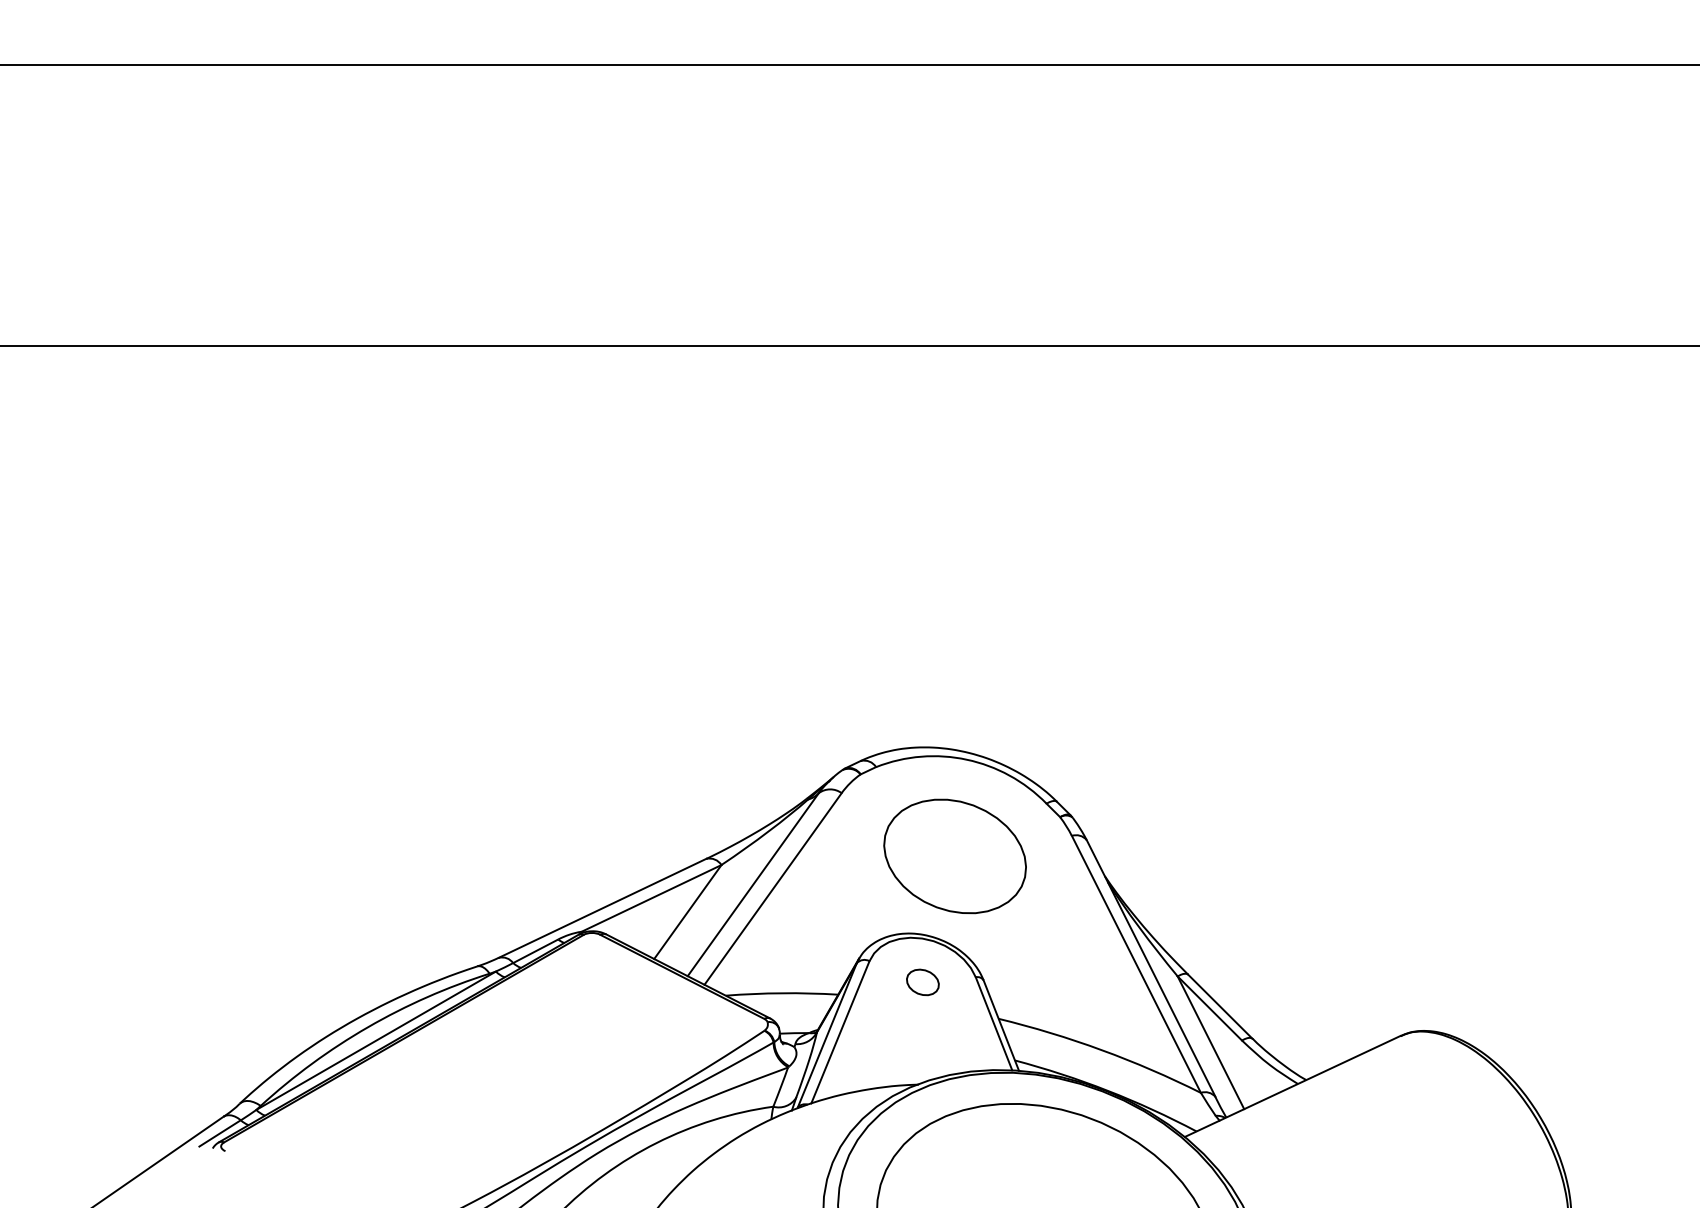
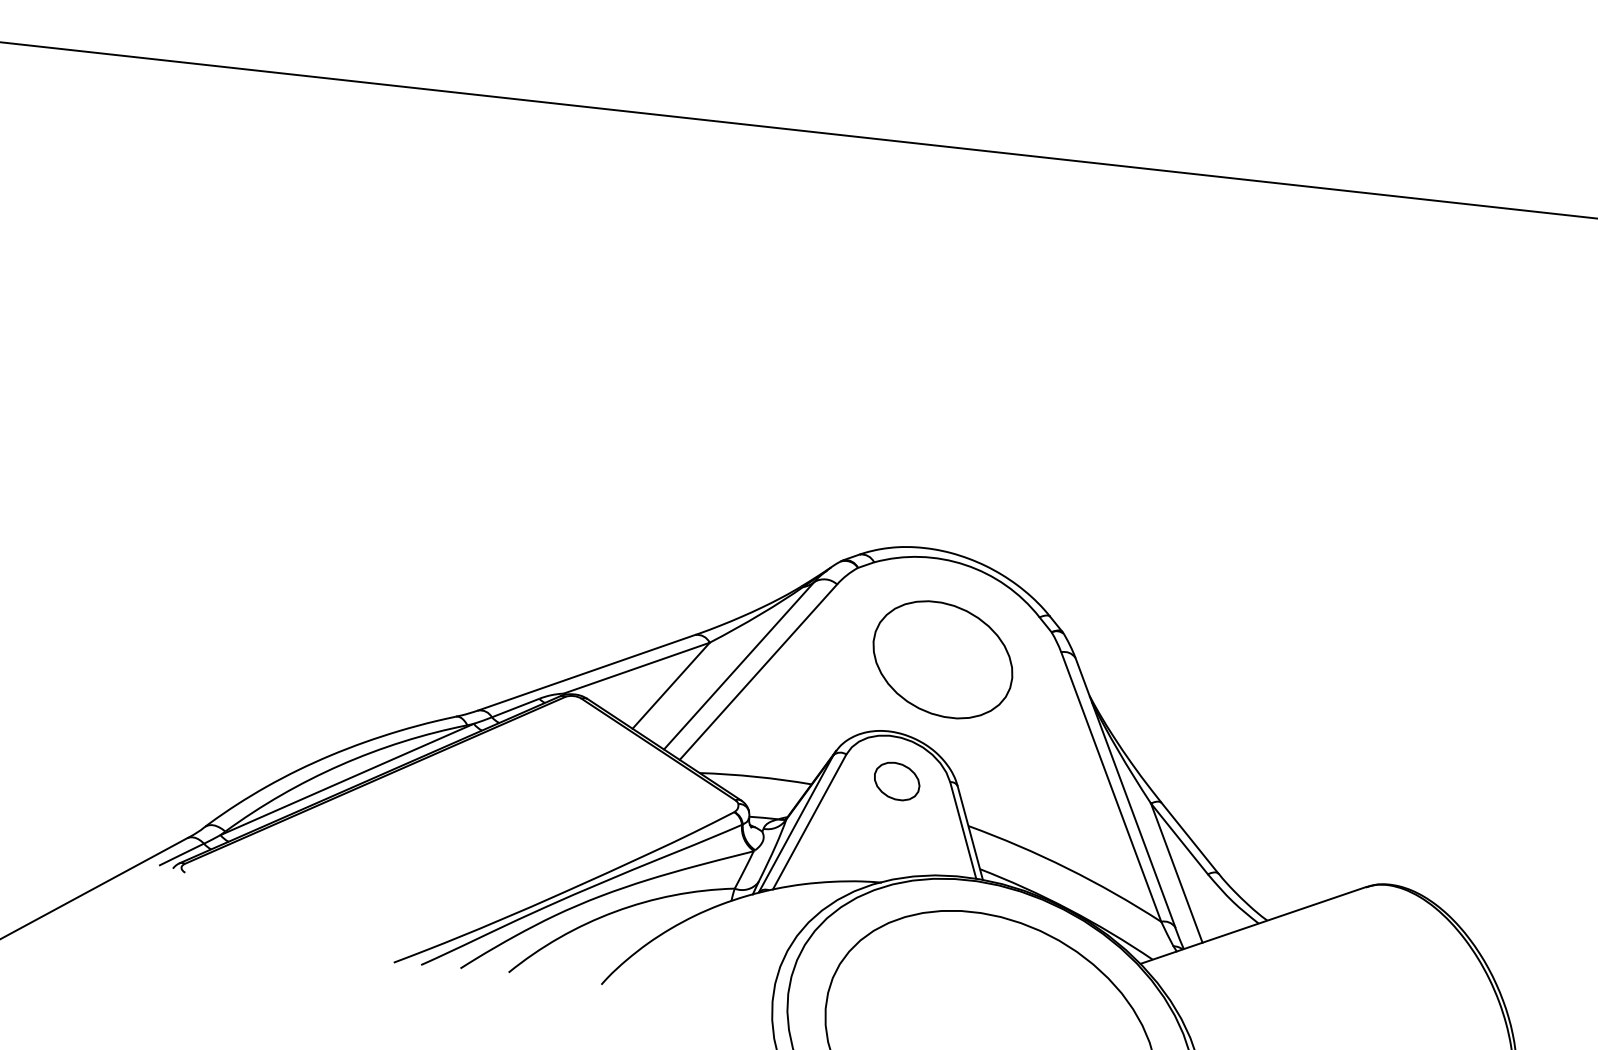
part: (922, 982) -> (896, 781), size x1.43

